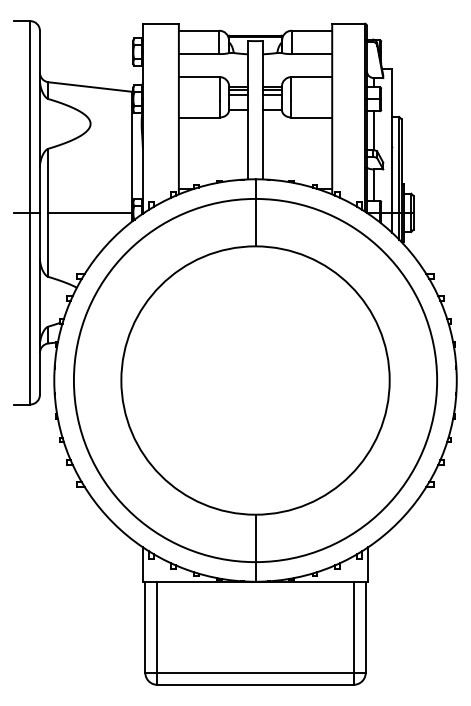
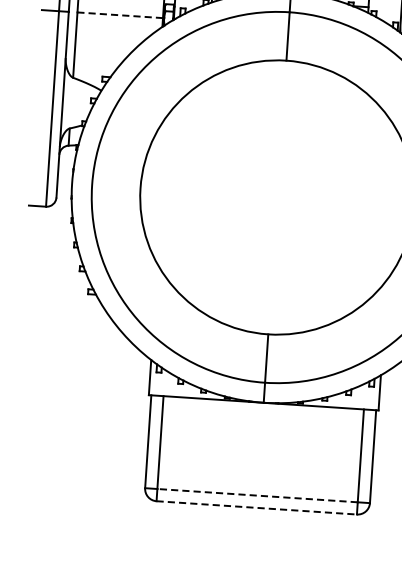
line: (90, 212) -> (120, 14), solid -> dashed
line: (255, 672) -> (257, 495), solid -> dashed
line: (256, 684) -> (257, 507), solid -> dashed

